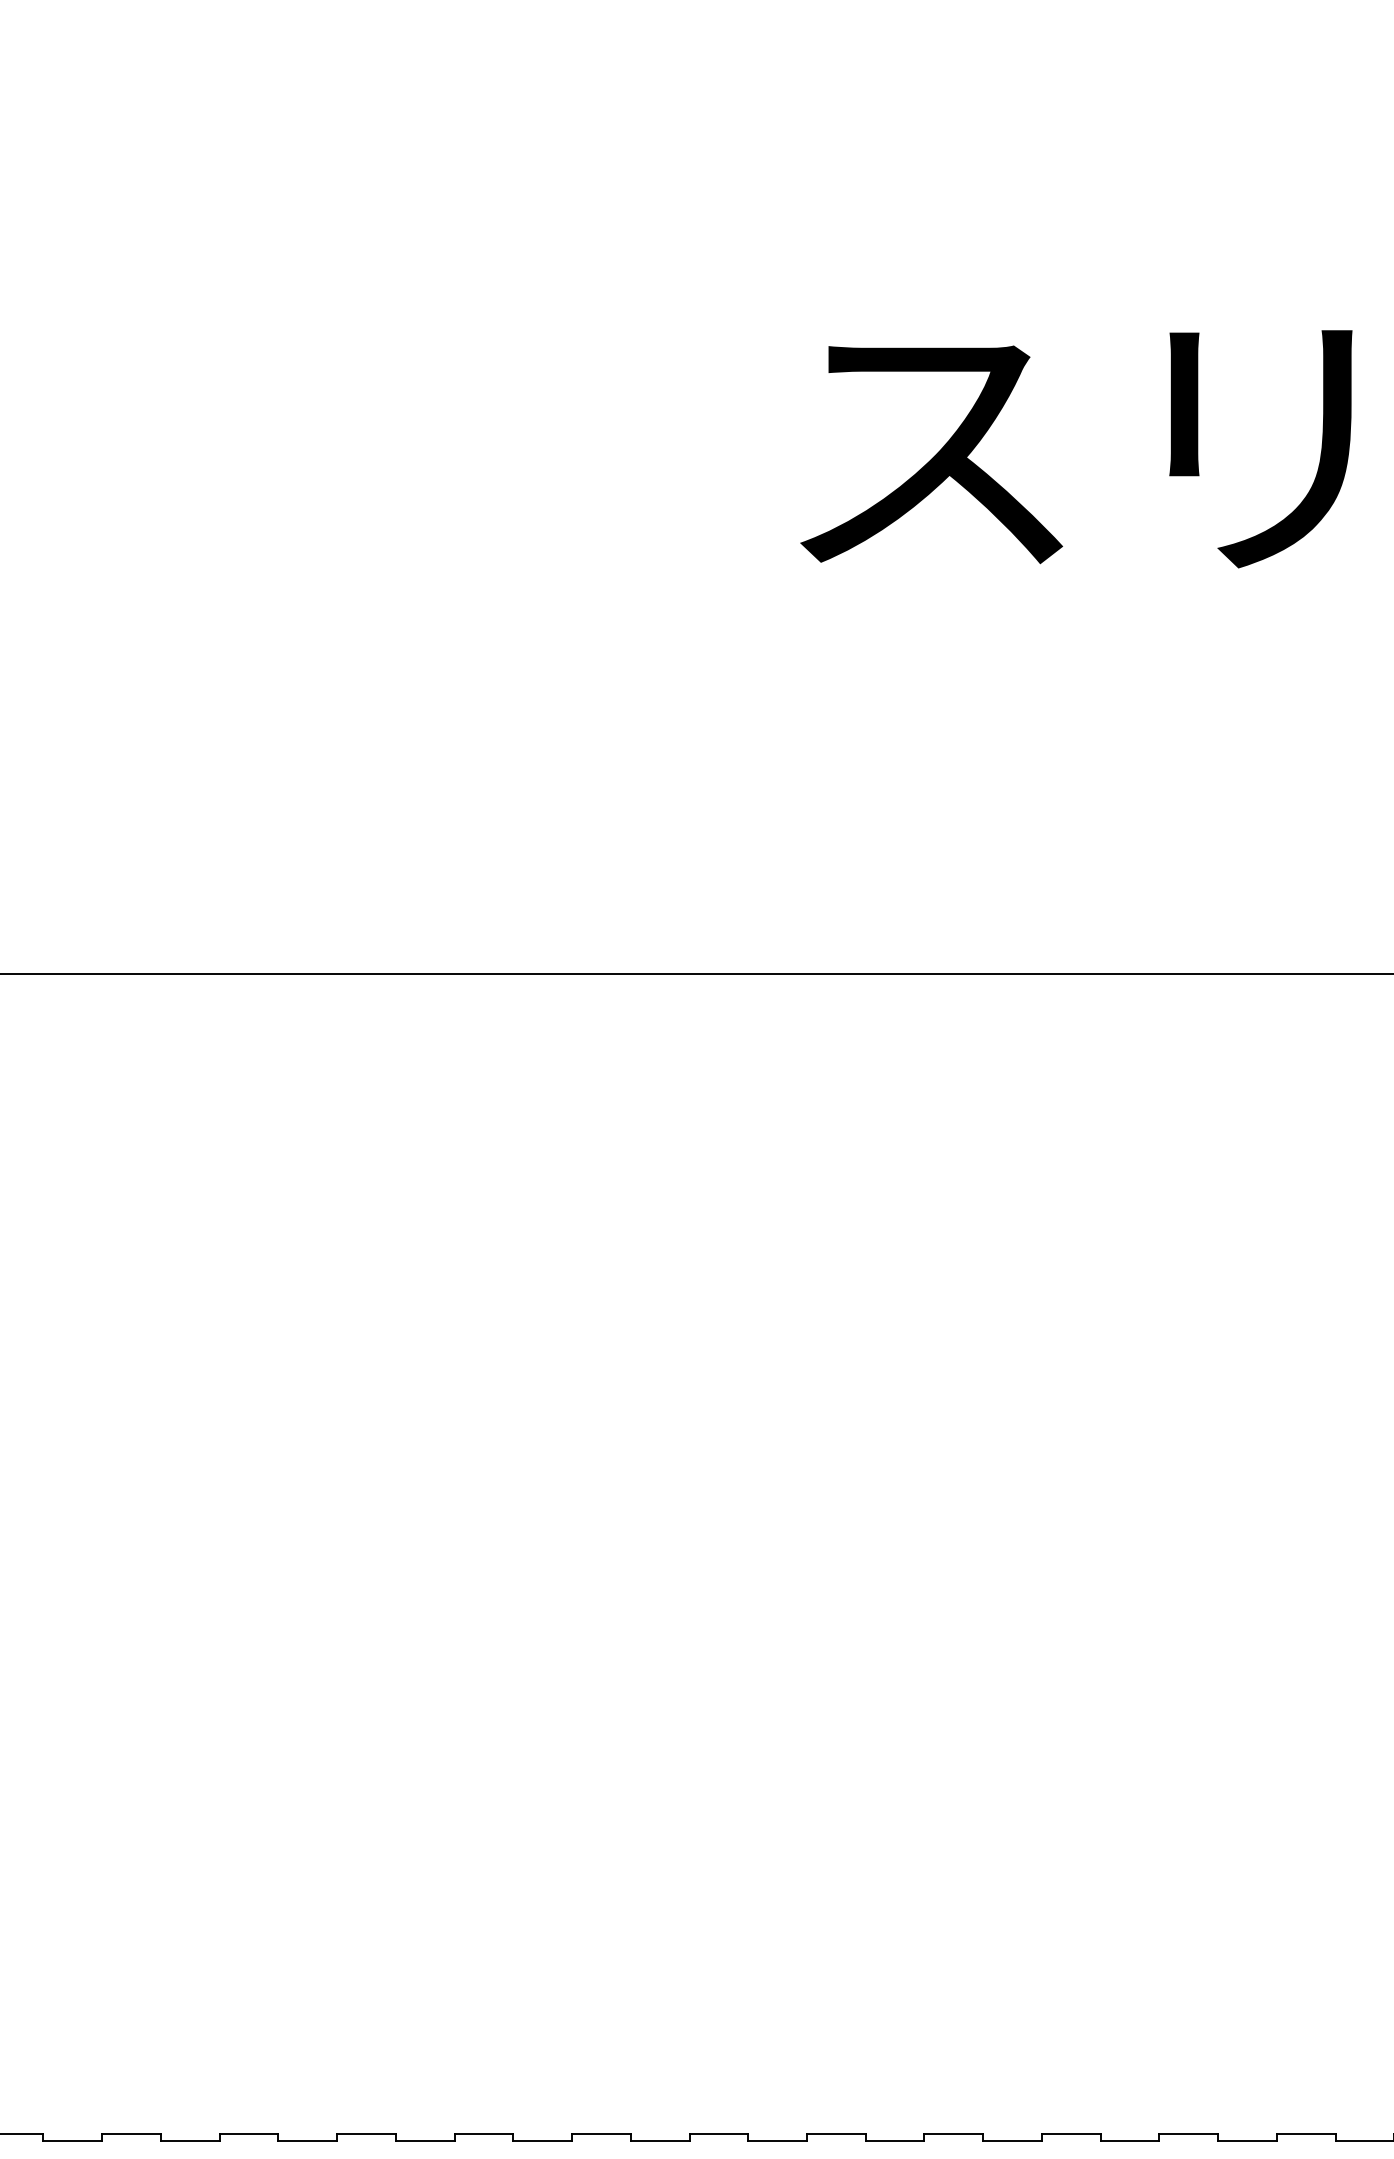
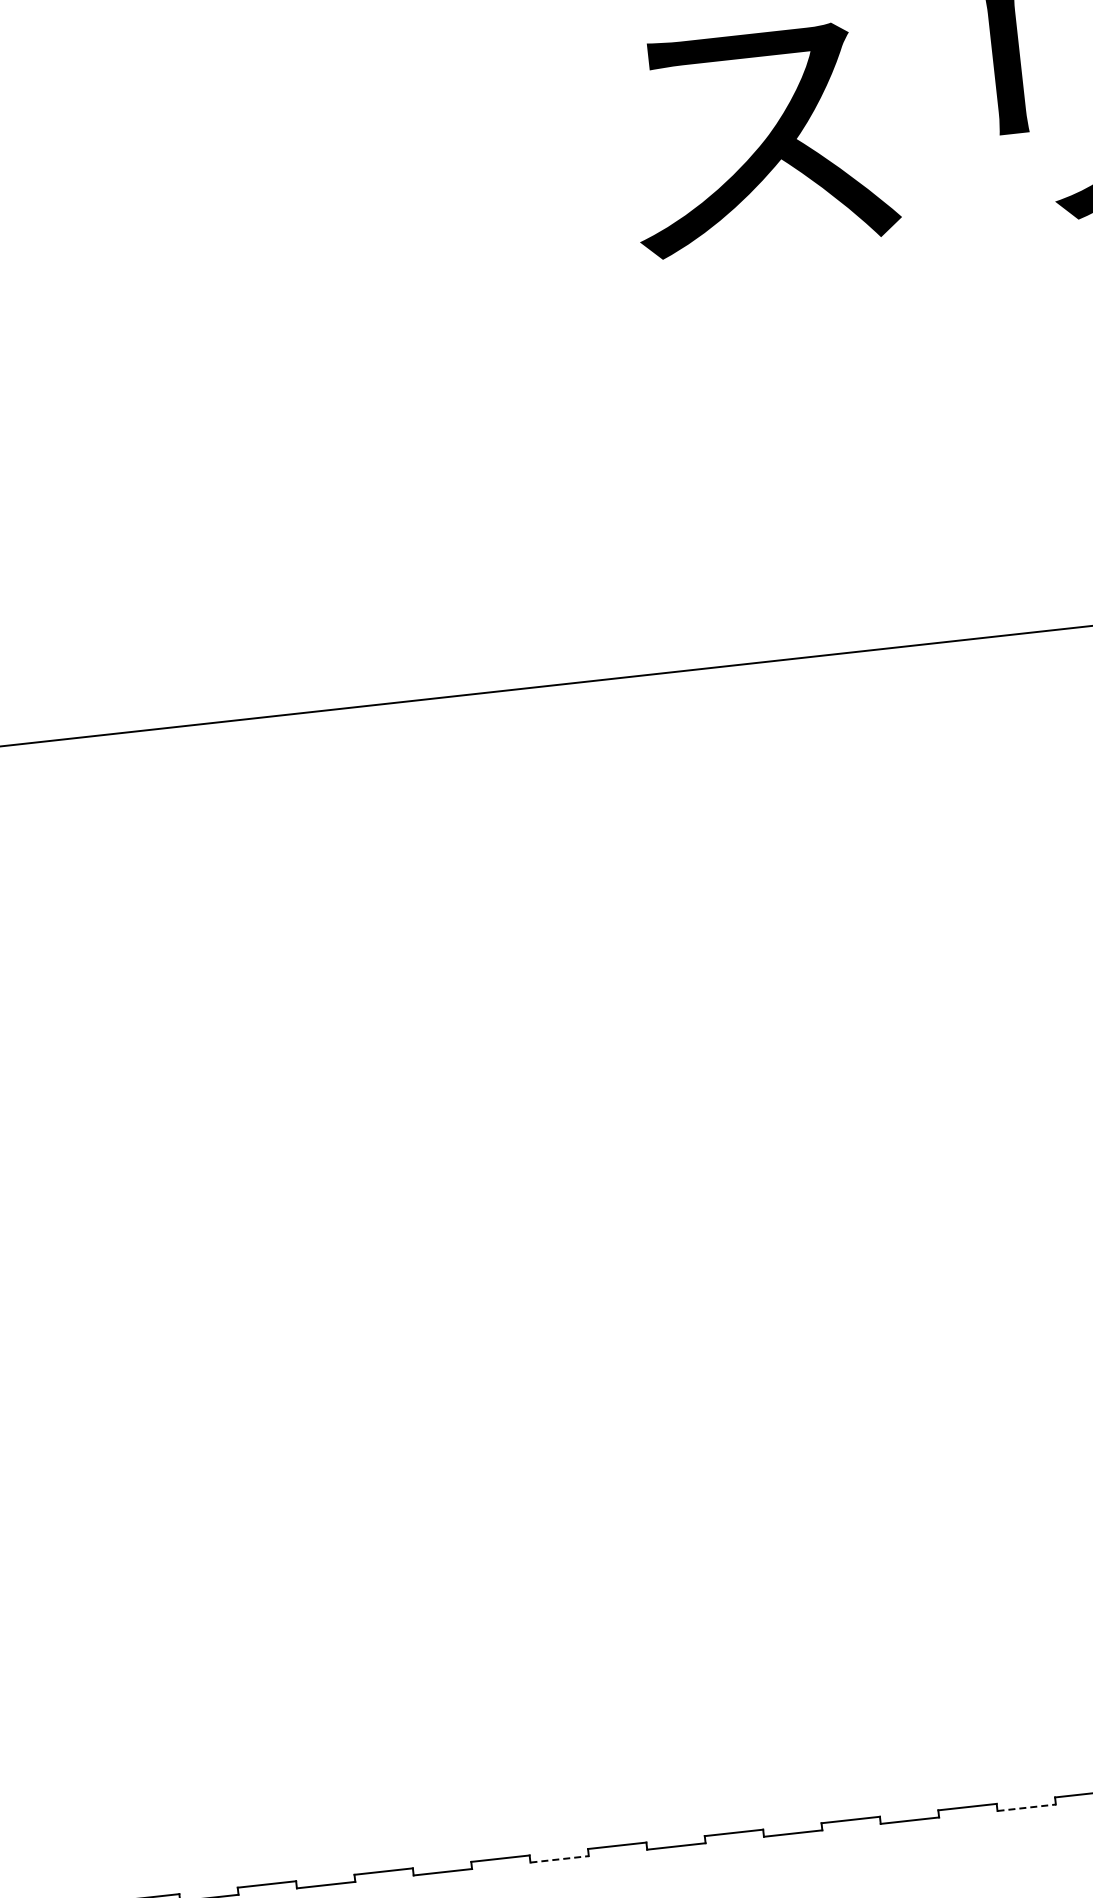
line: (543, 2141) -> (560, 1859), solid -> dashed
line: (1013, 2141) -> (1027, 1807), solid -> dashed

